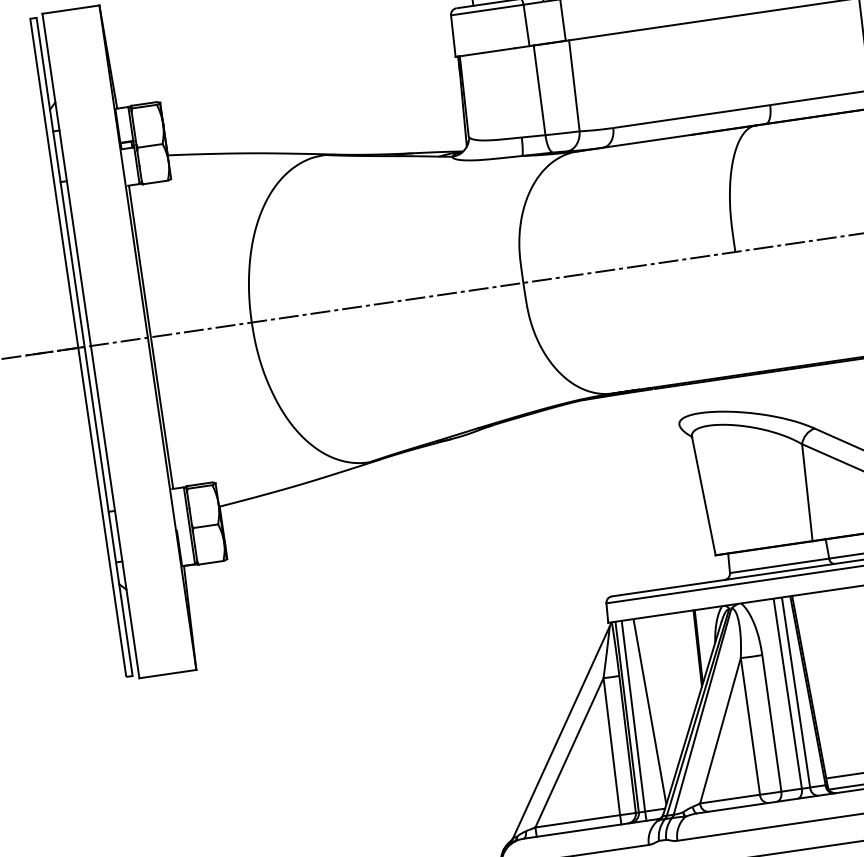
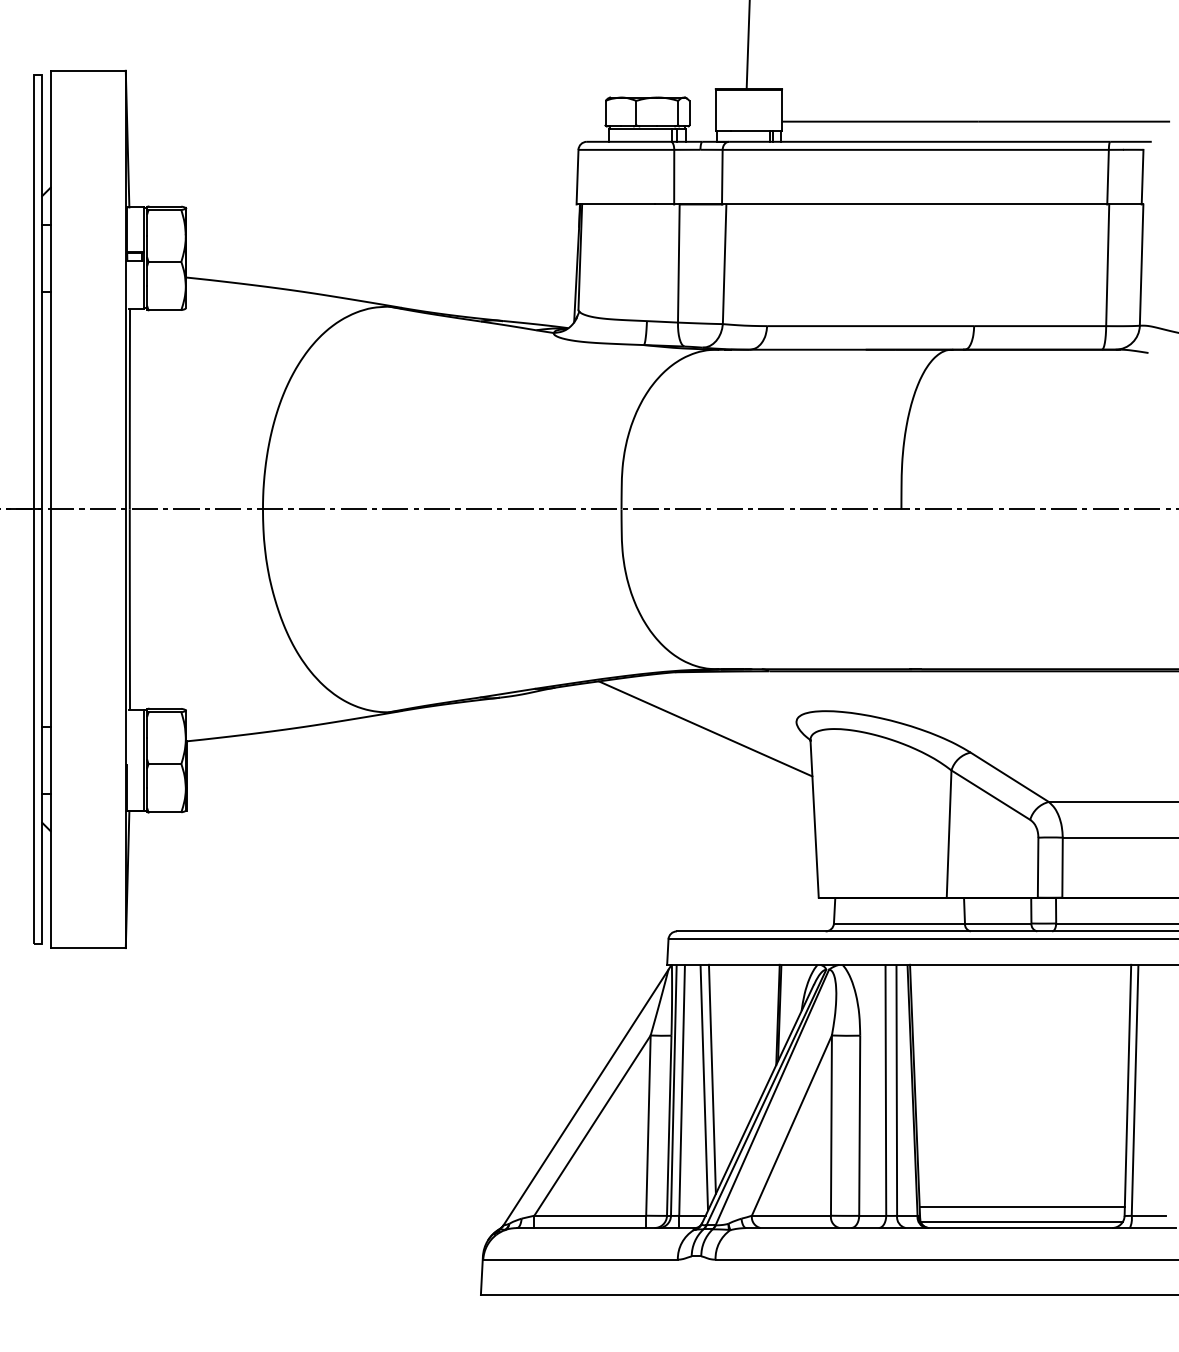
line: (611, 439) -> (705, 728), added
line: (654, 703) -> (711, 1078), added

